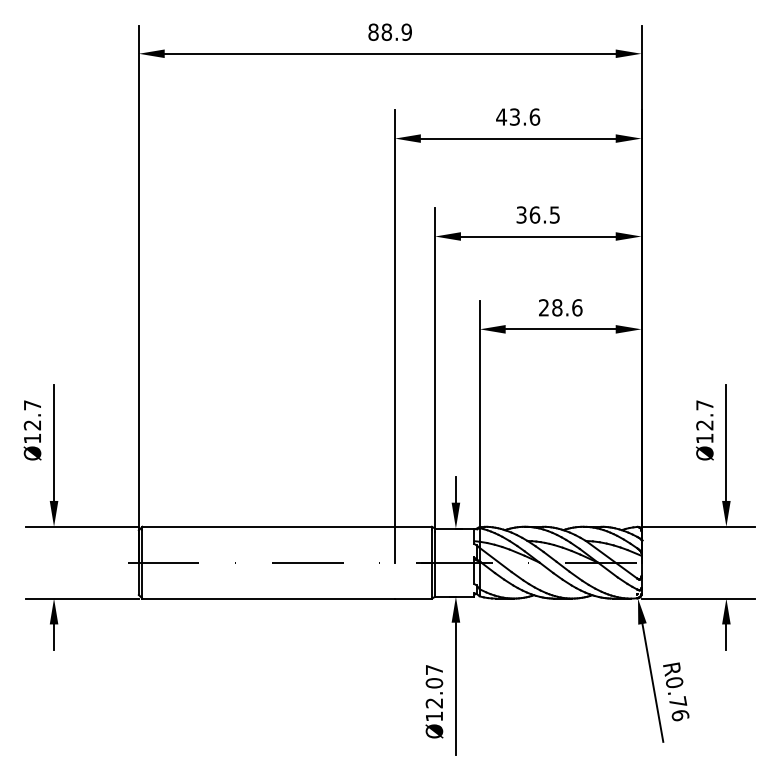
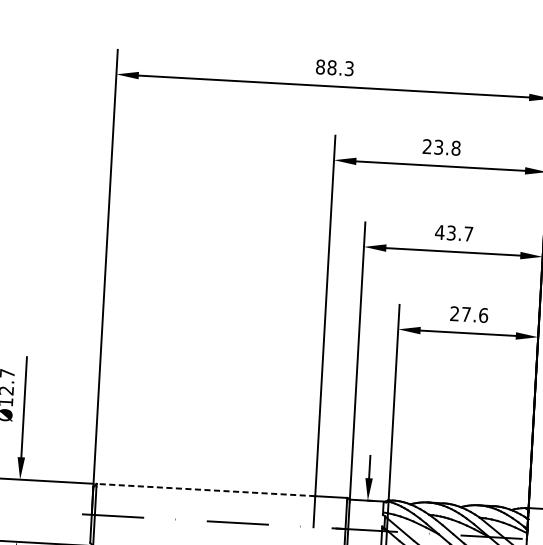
text: (406, 31) -> (349, 68), 88.9 -> 88.3
text: (518, 116) -> (441, 147), 43.6 -> 23.8
text: (537, 214) -> (453, 232), 36.5 -> 43.7
text: (557, 307) -> (466, 314), 28.6 -> 27.6
line: (268, 526) -> (205, 489), solid -> dashed

